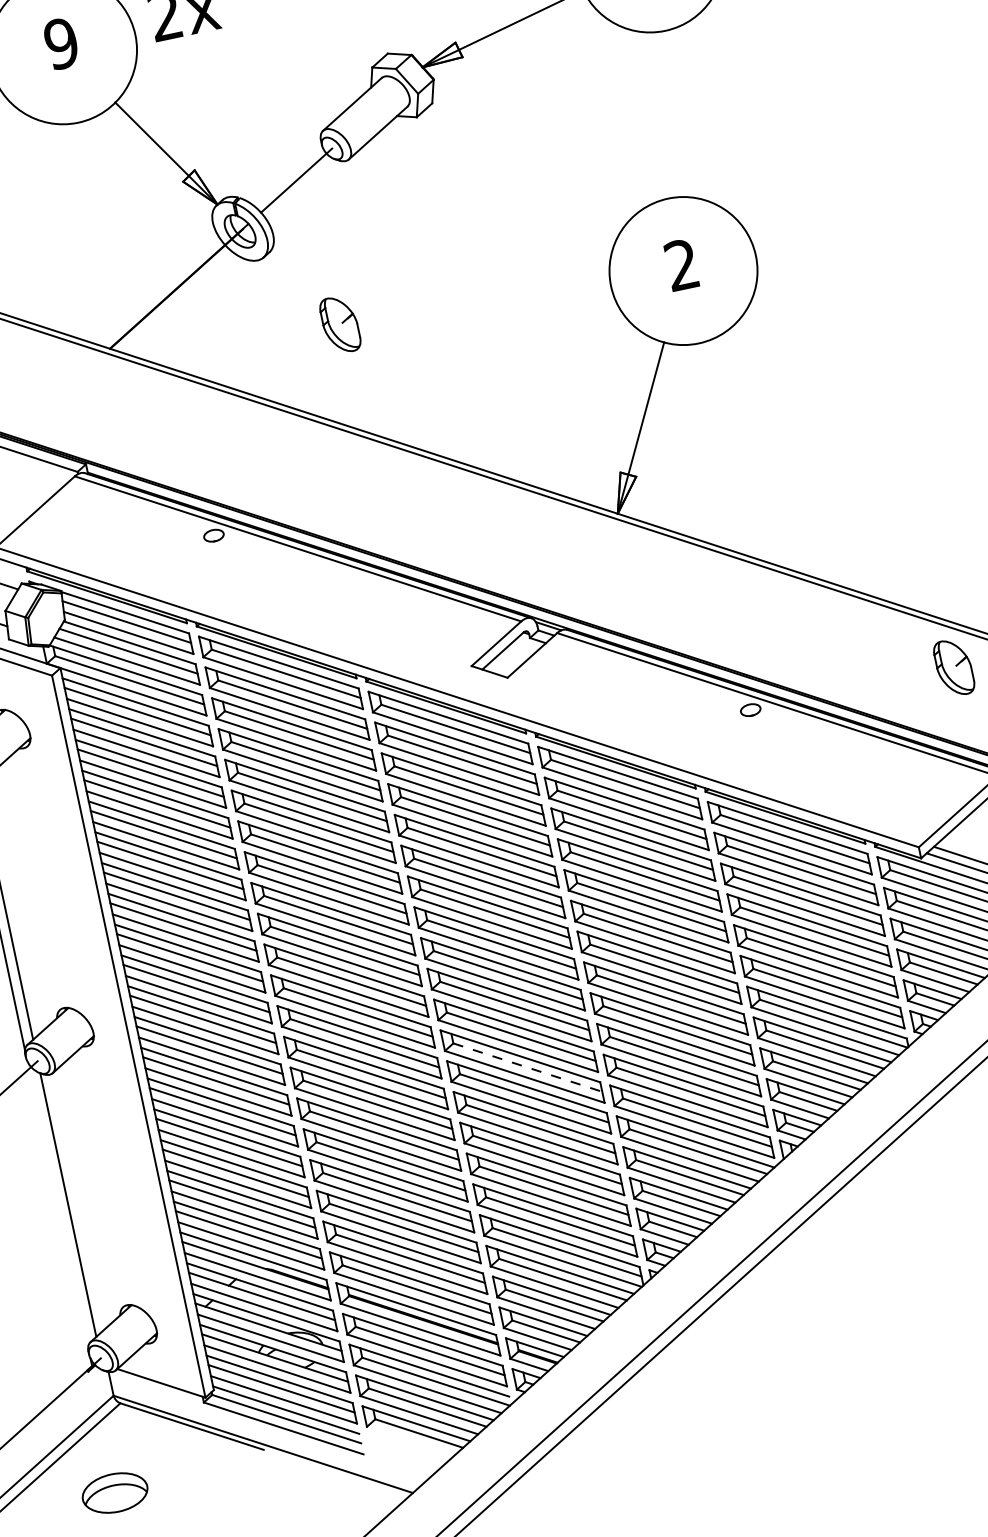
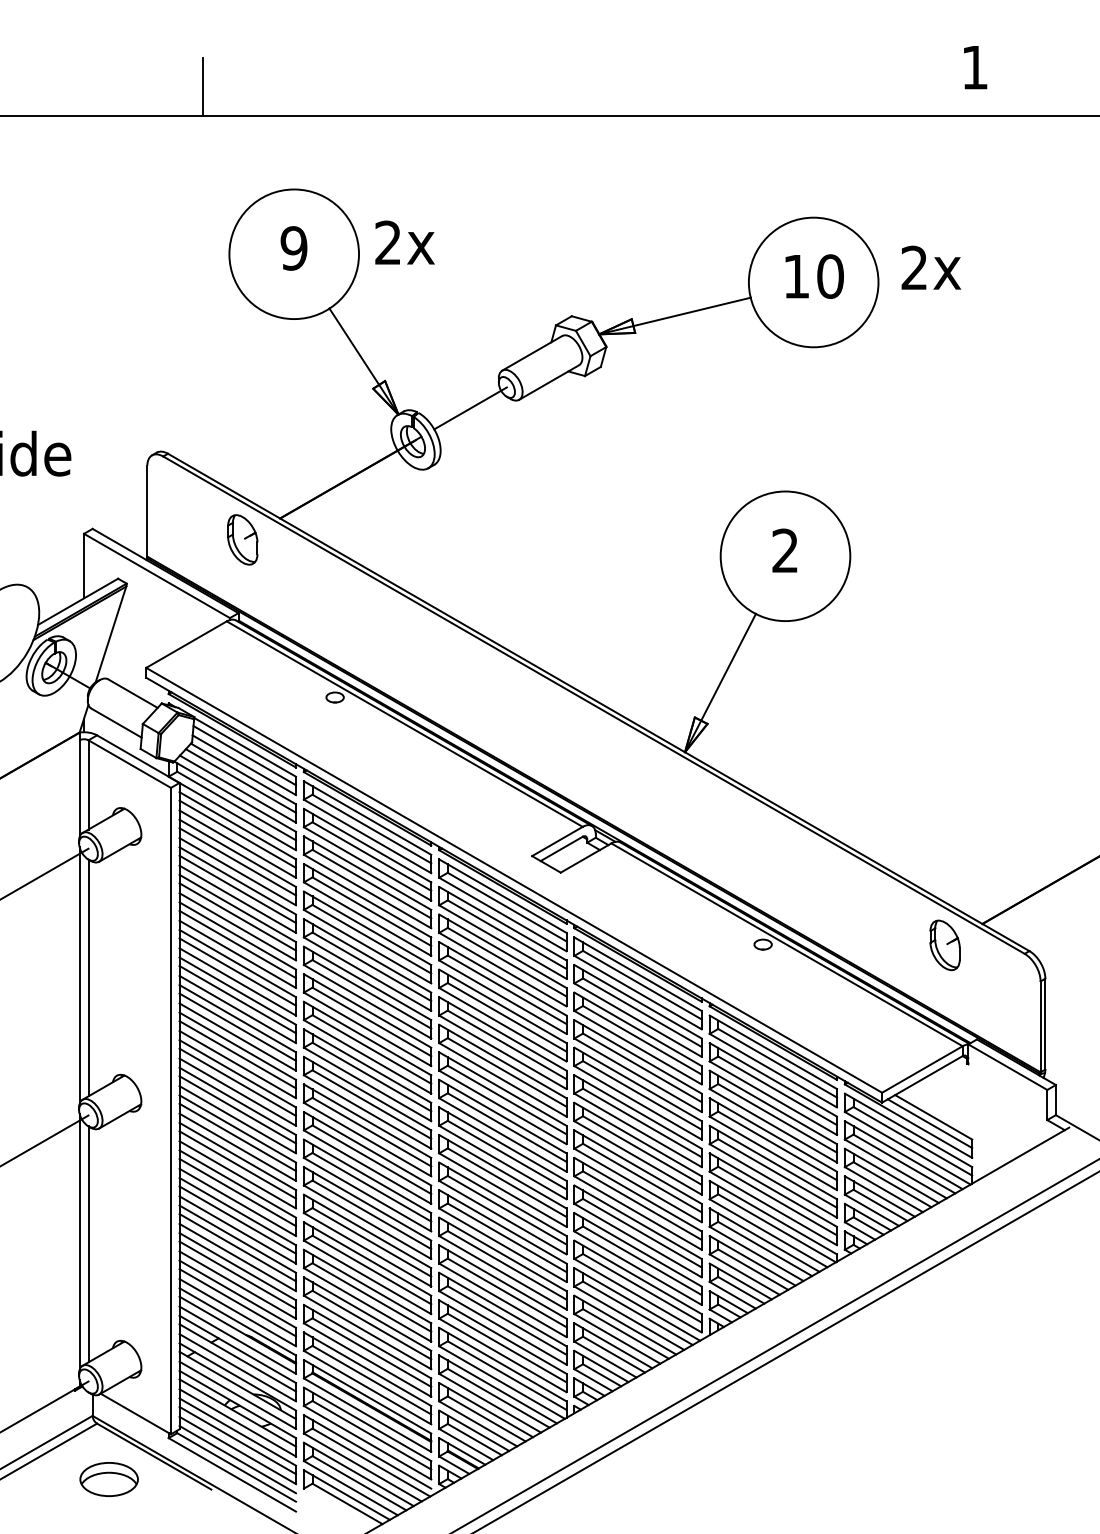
part: (339, 324) -> (242, 539), moved
line: (528, 1067) -> (507, 1210), dashed -> solid
line: (57, 1204) -> (79, 1241), added
part: (114, 1493) -> (108, 1479), moved

